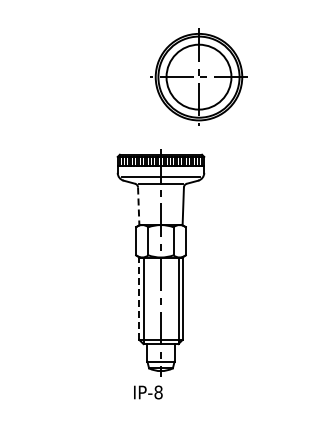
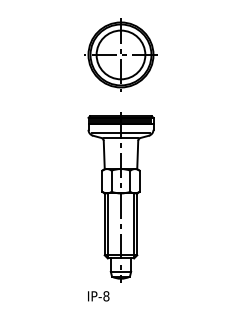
part: (198, 76) -> (120, 54), moved
line: (138, 206) -> (104, 155), dashed -> solid
line: (139, 298) -> (104, 224), dashed -> solid
text: (148, 392) -> (98, 296), moved

